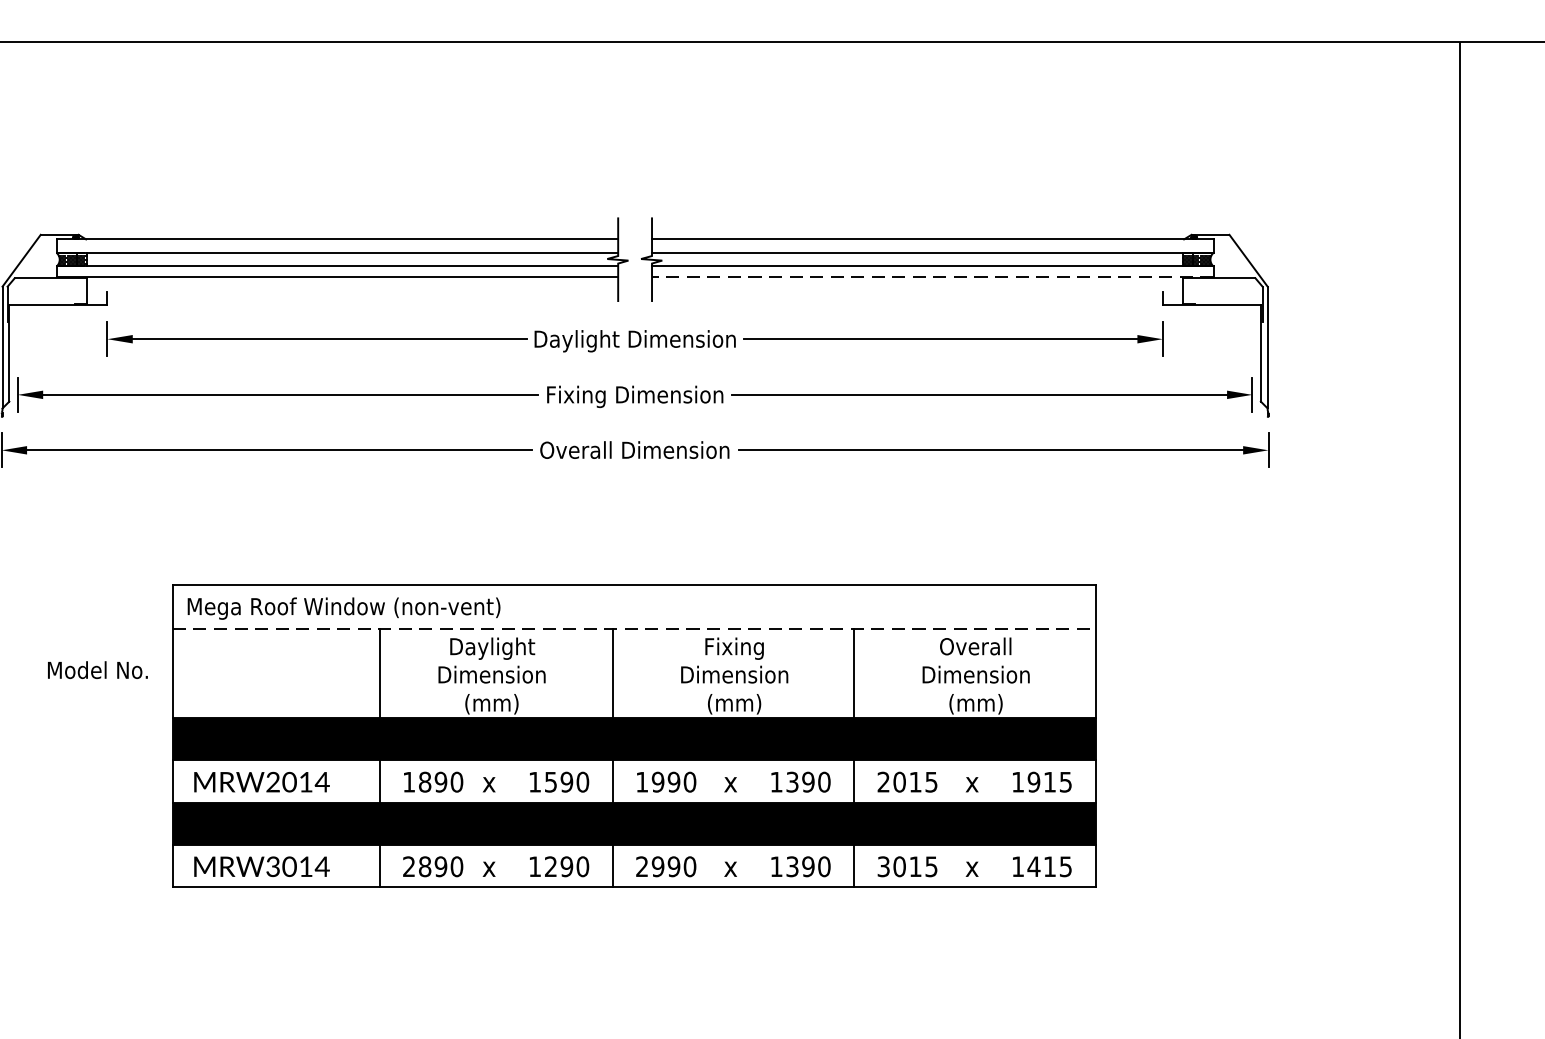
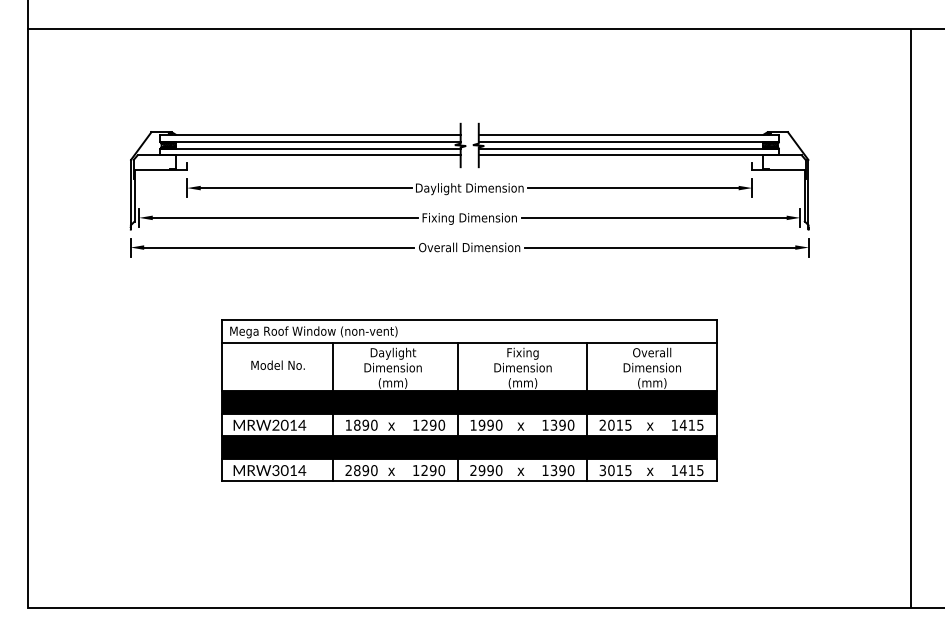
line: (931, 276) -> (628, 154), dashed -> solid
line: (634, 629) -> (469, 343), dashed -> solid
text: (96, 668) -> (277, 364), moved
text: (550, 780) -> (424, 424), 1590 -> 1290
text: (1032, 780) -> (682, 424), 1915 -> 1415

